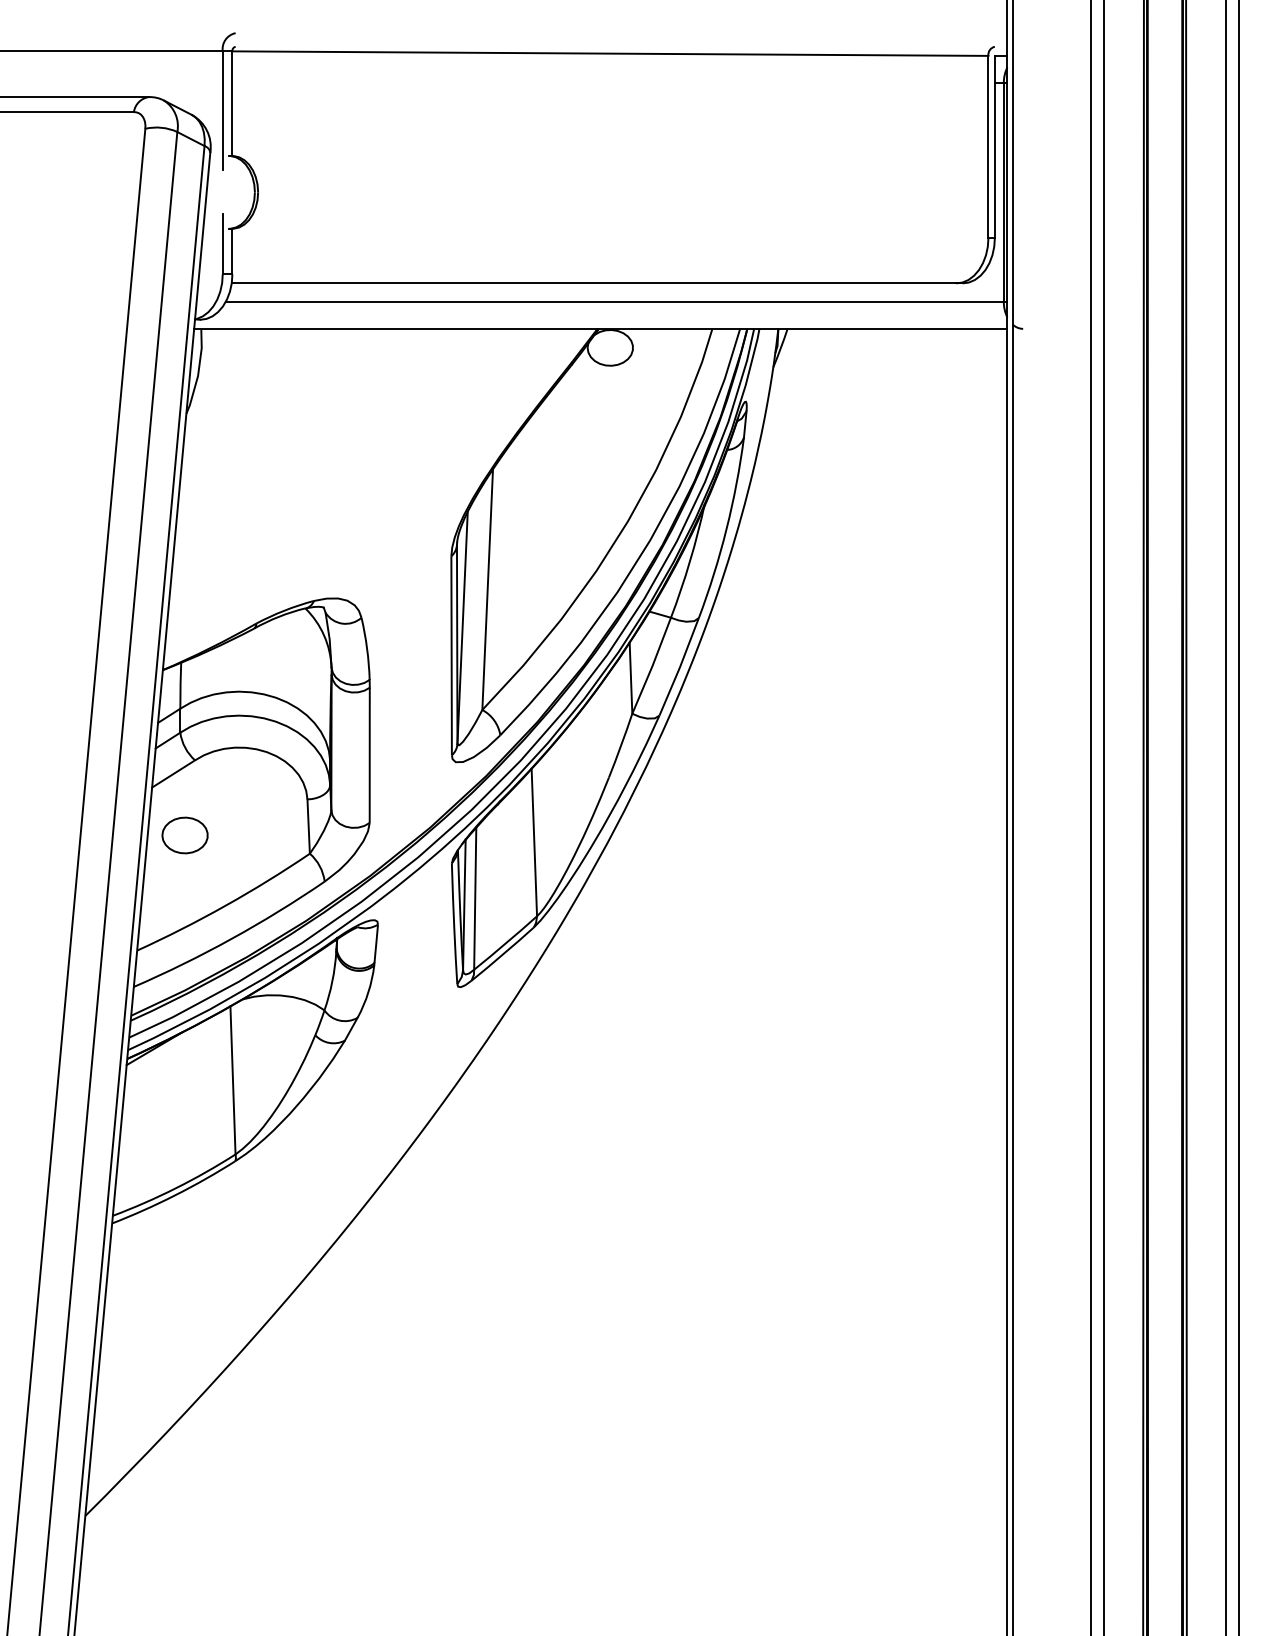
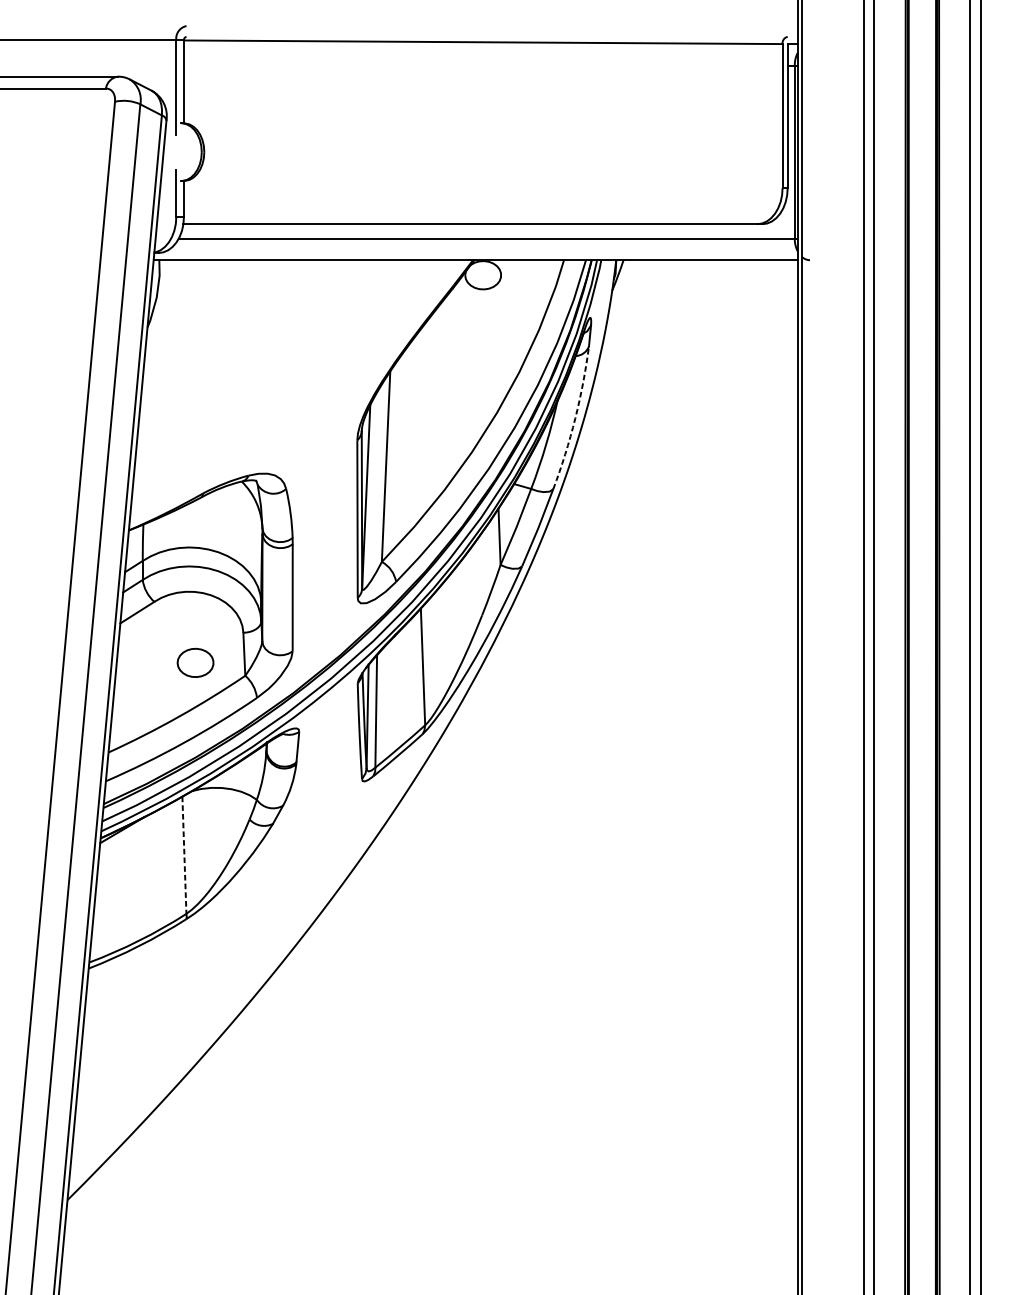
arc: (726, 529) -> (575, 419), solid -> dashed
part: (184, 835) -> (195, 662), moved
line: (233, 1080) -> (184, 855), solid -> dashed

